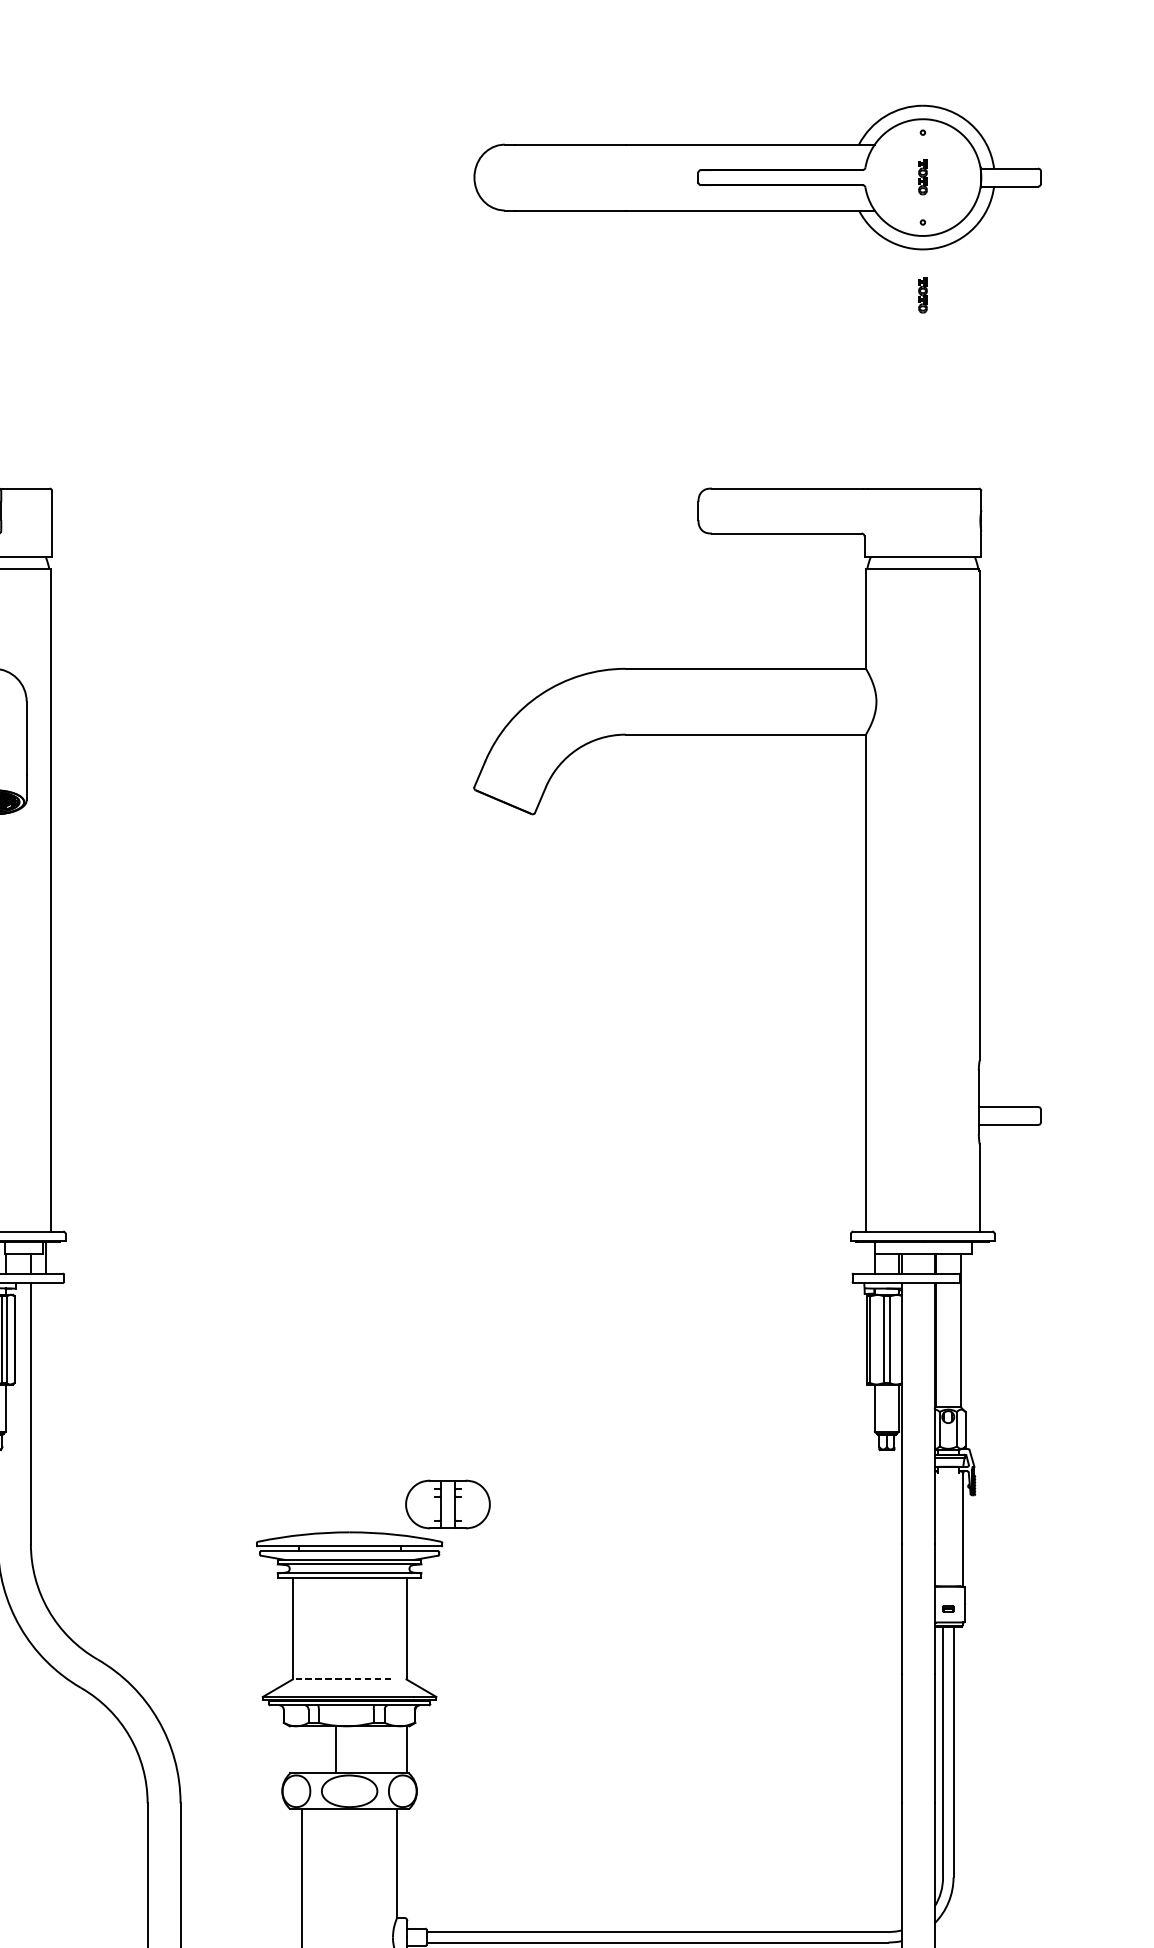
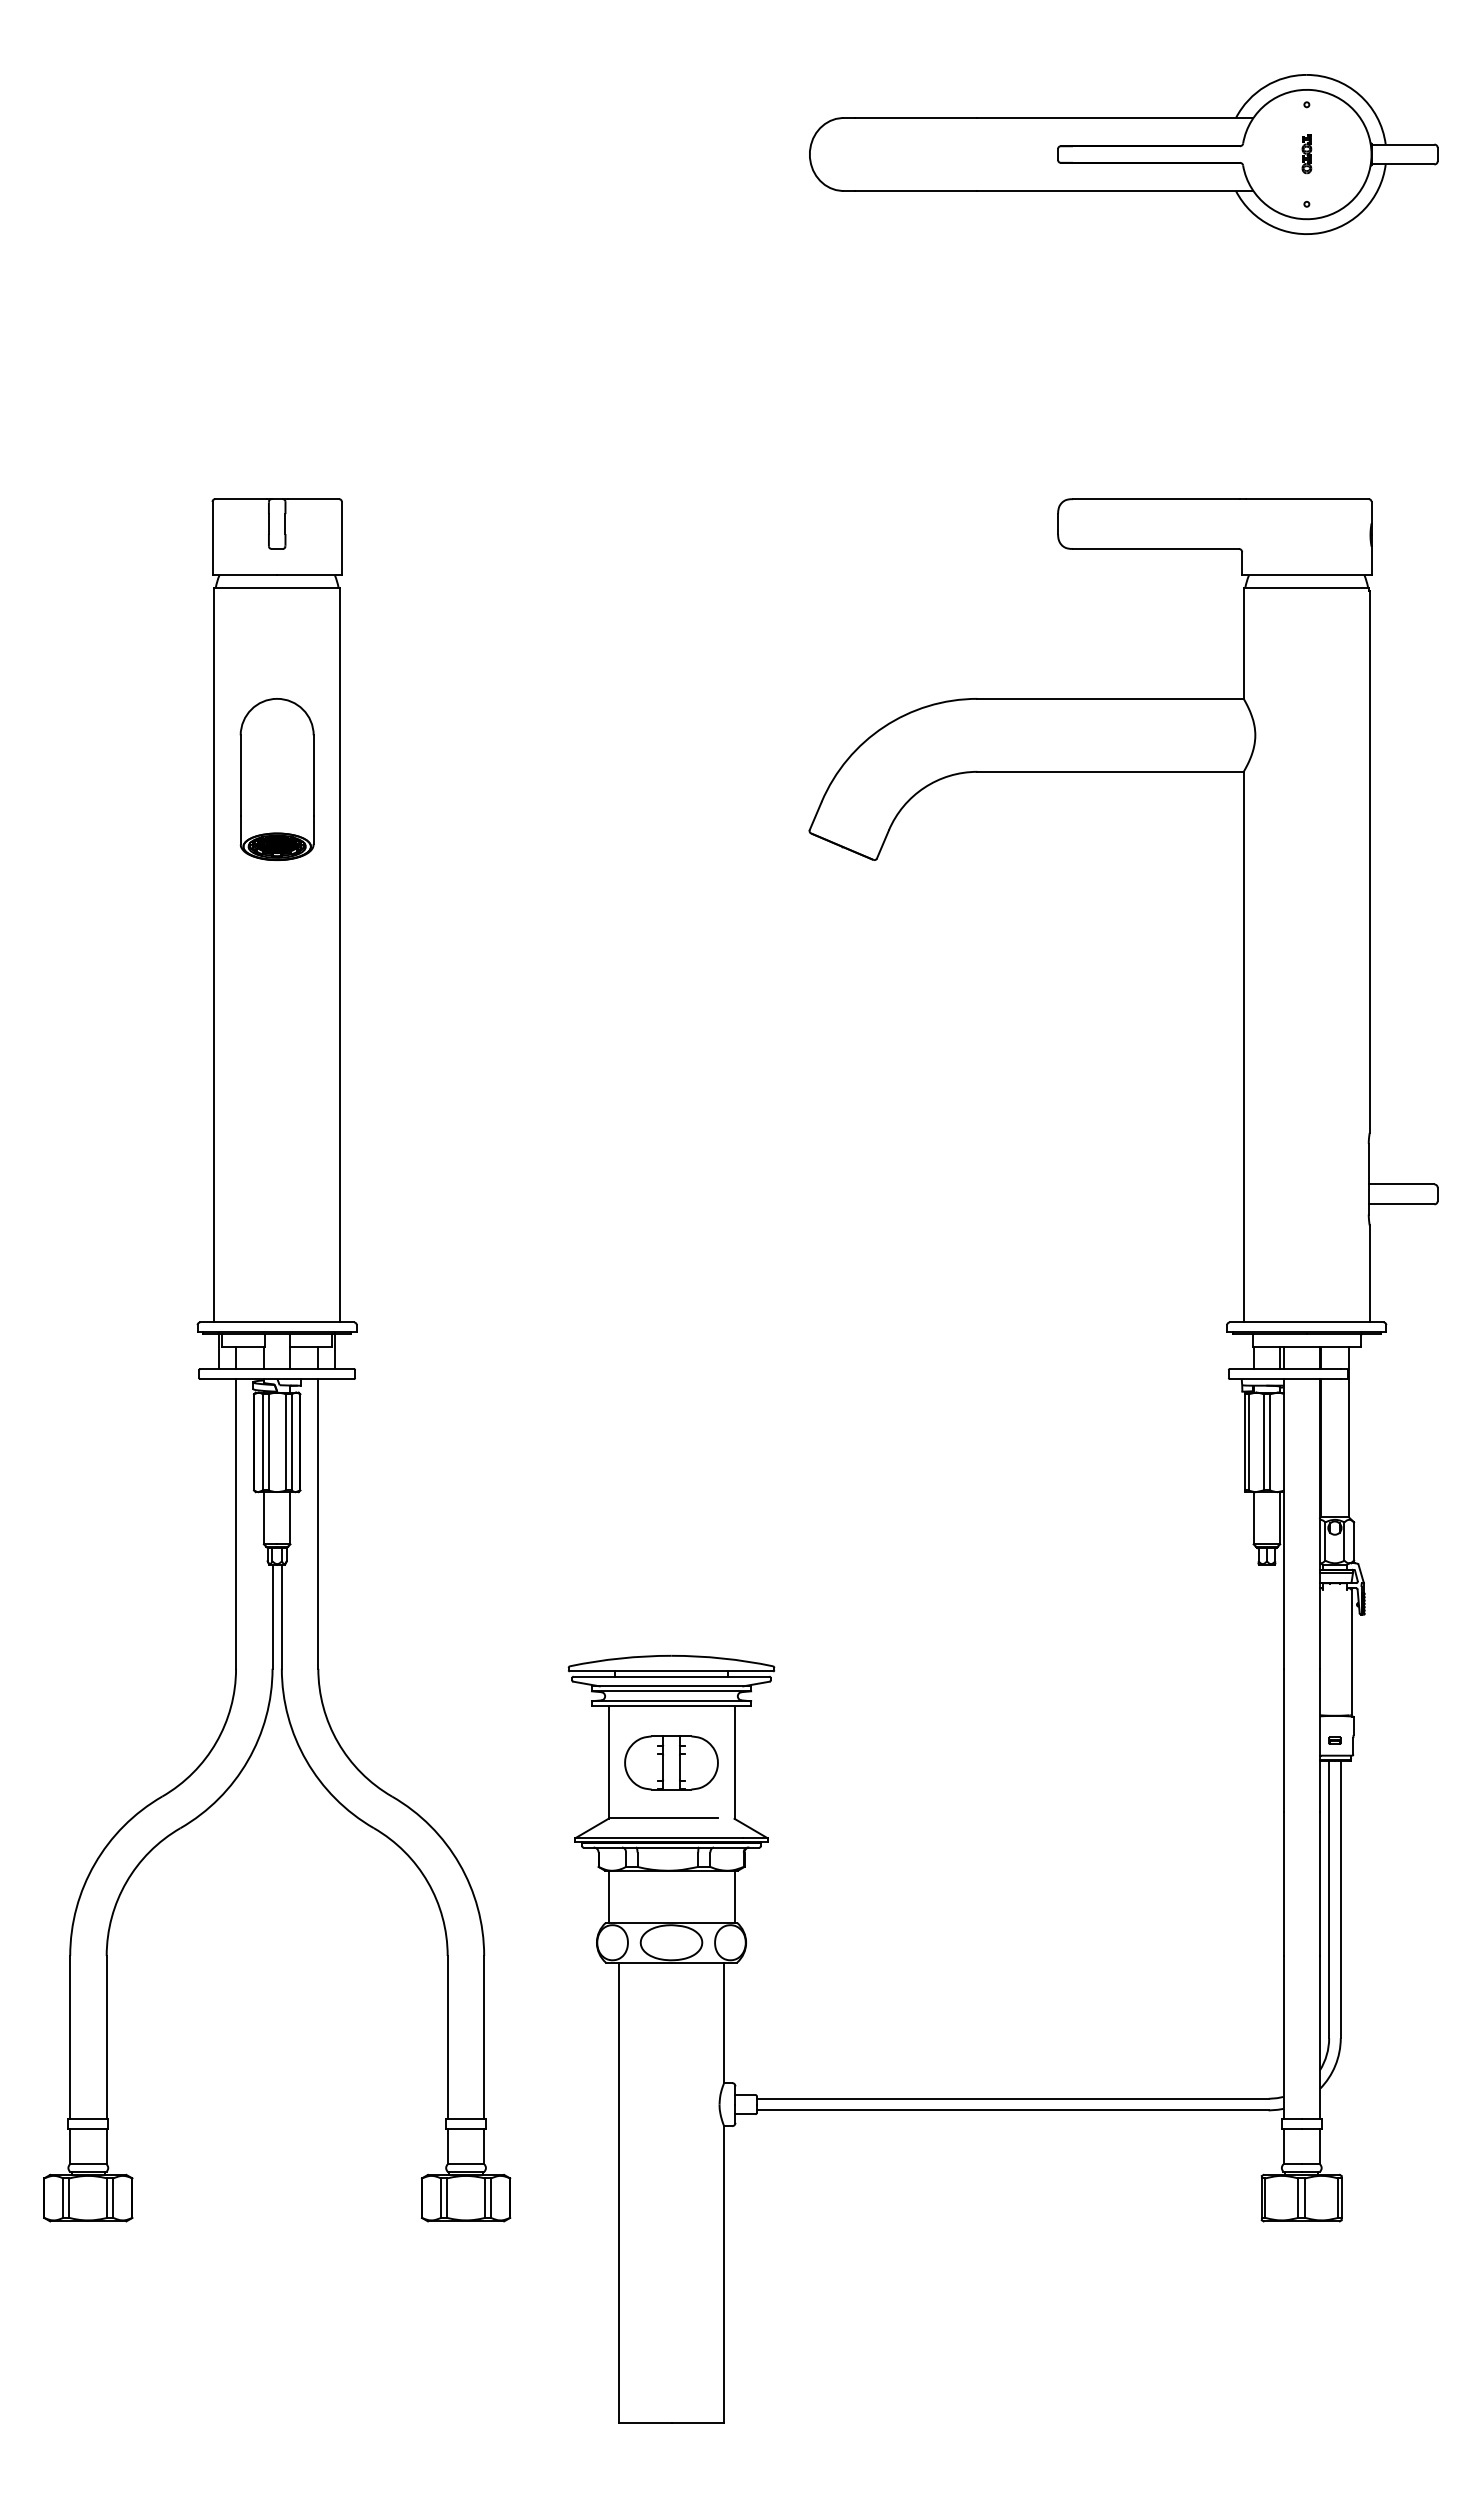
part: (922, 295) -> (1306, 285), removed
part: (447, 1504) -> (671, 1762), moved
line: (341, 1679) -> (662, 1818), dashed -> solid
line: (336, 1749) -> (608, 1896), moved

